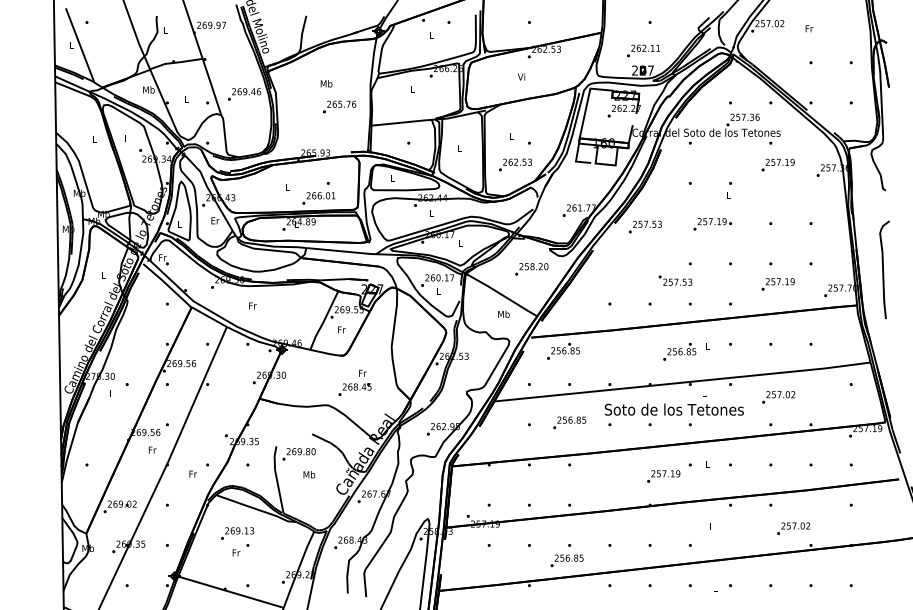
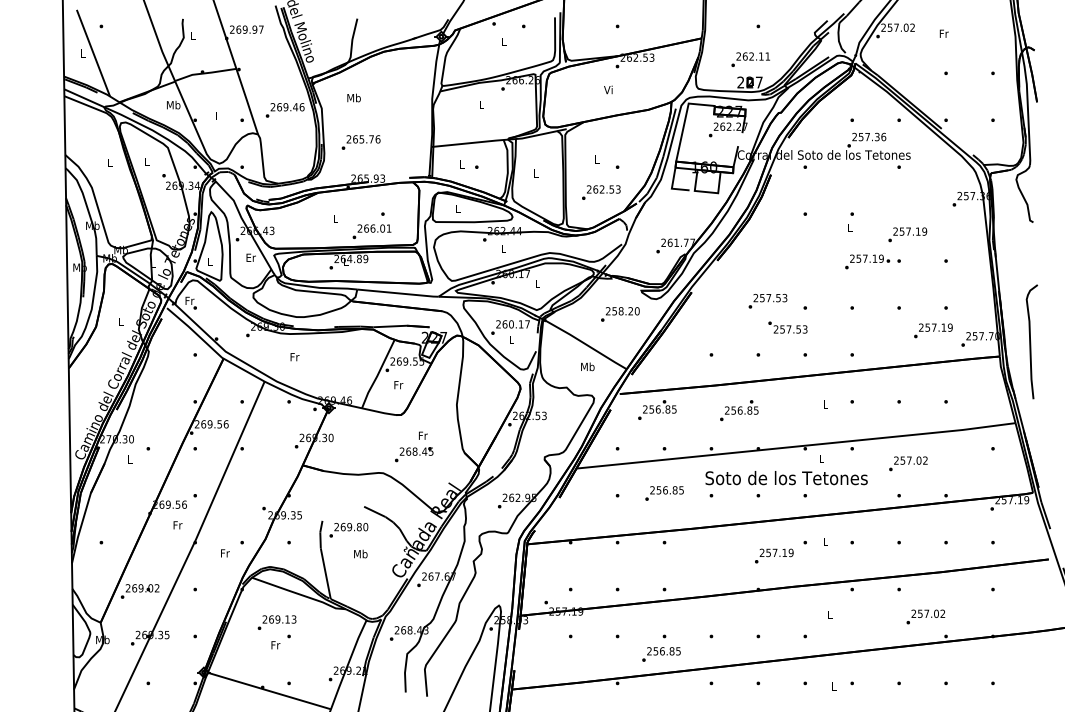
text: (326, 83) -> (354, 97), moved
text: (339, 106) -> (361, 141), moved
text: (777, 164) -> (906, 234), moved
text: (712, 224) -> (867, 262), moved
text: (644, 226) -> (766, 300), moved
curve: (883, 269) -> (1030, 341), moved
text: (777, 284) -> (932, 330), moved
text: (679, 351) -> (738, 410), moved

